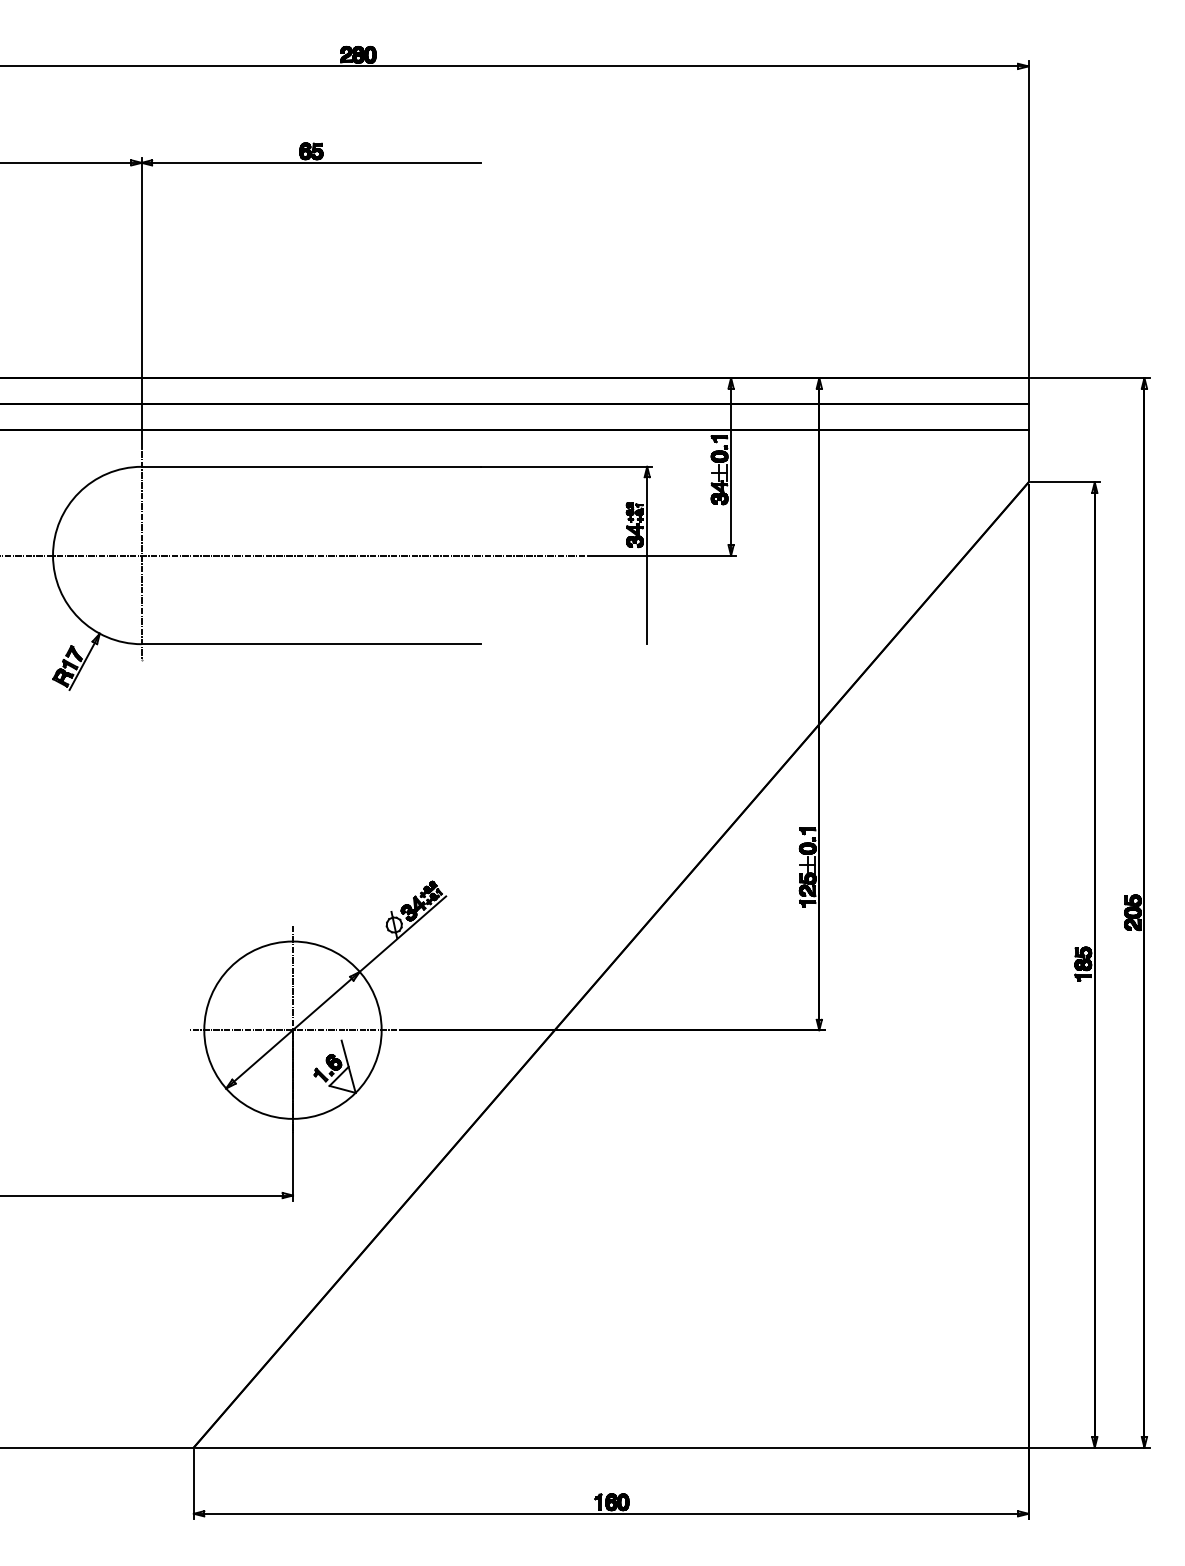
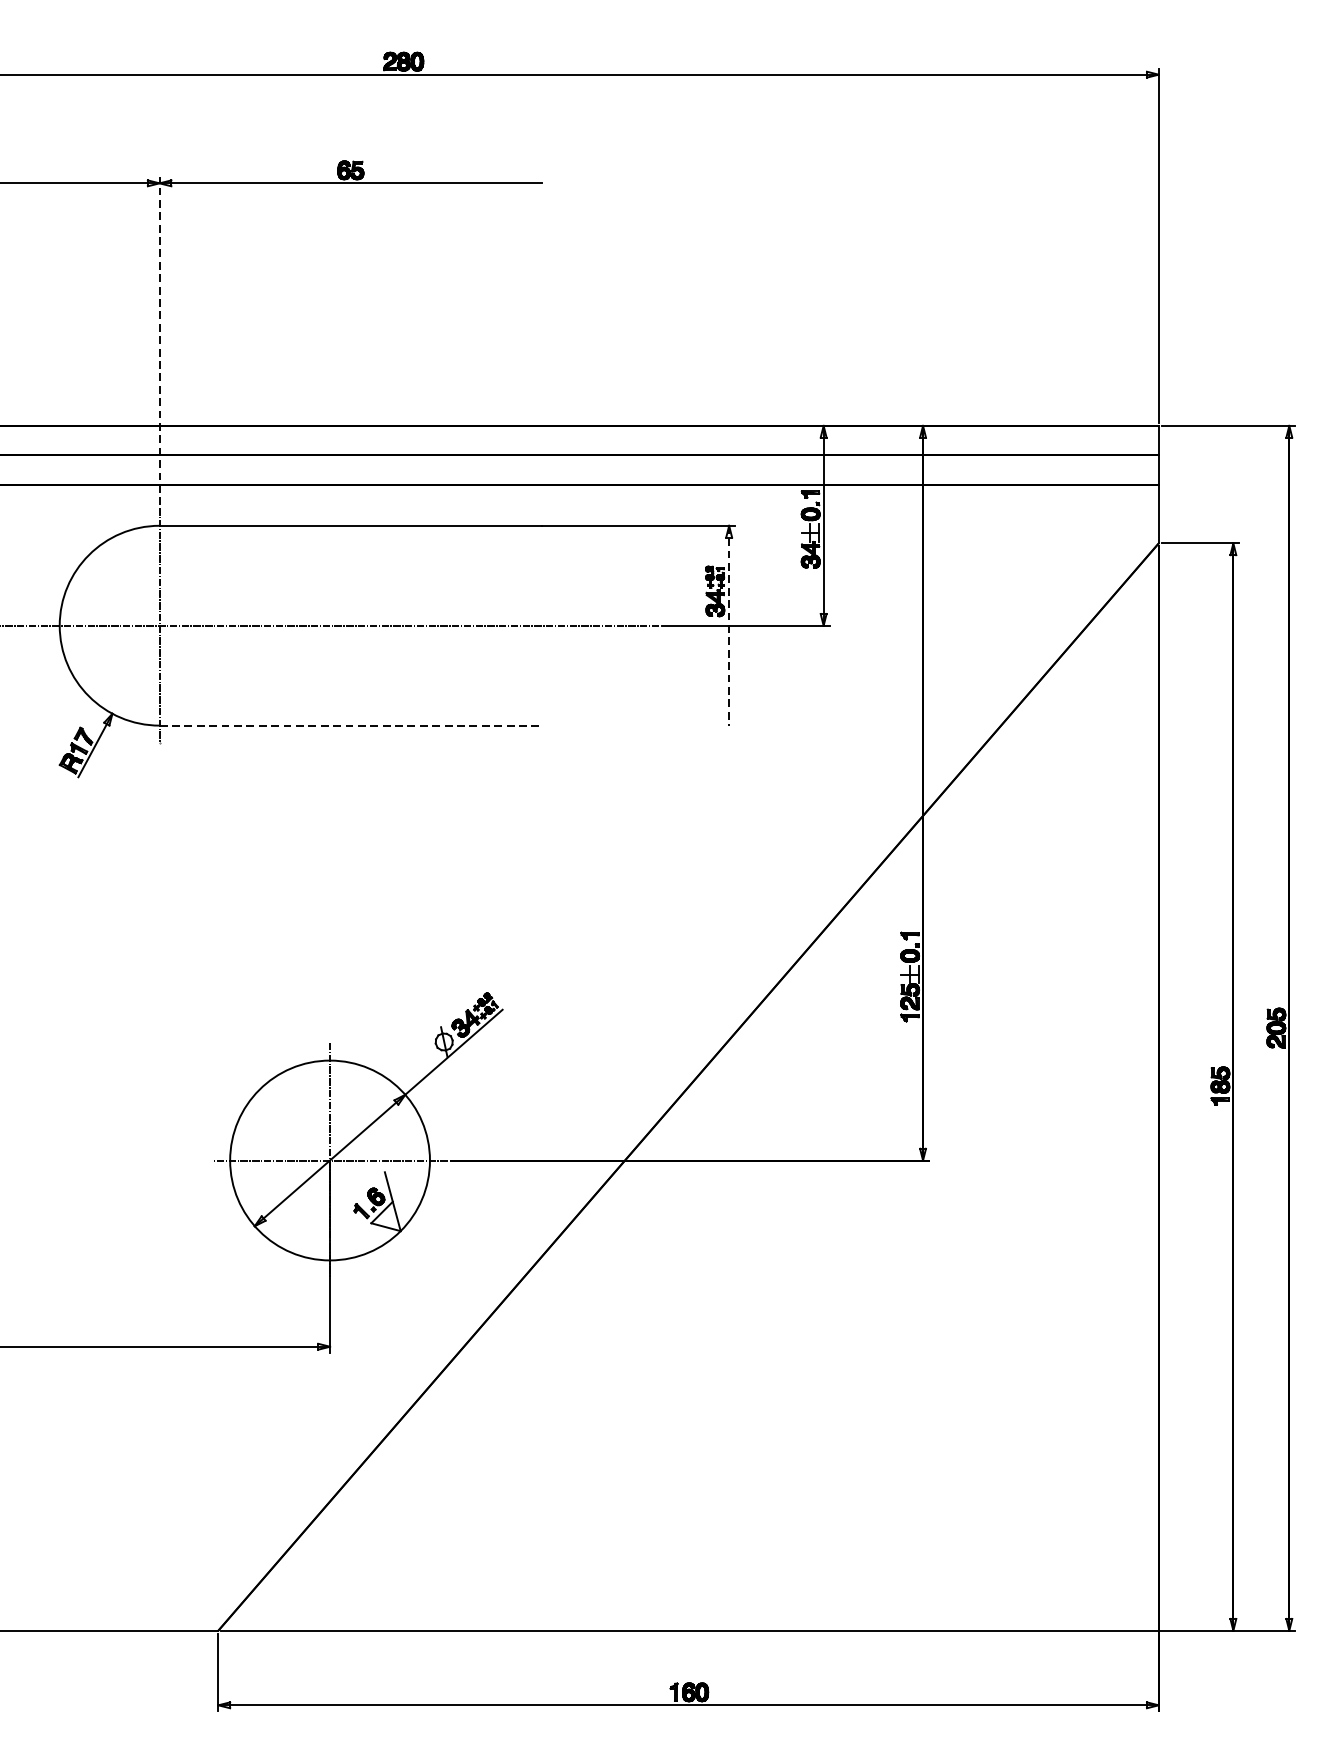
line: (141, 302) -> (159, 340), solid -> dashed
line: (647, 555) -> (729, 625), solid -> dashed
line: (311, 644) -> (350, 725), solid -> dashed

